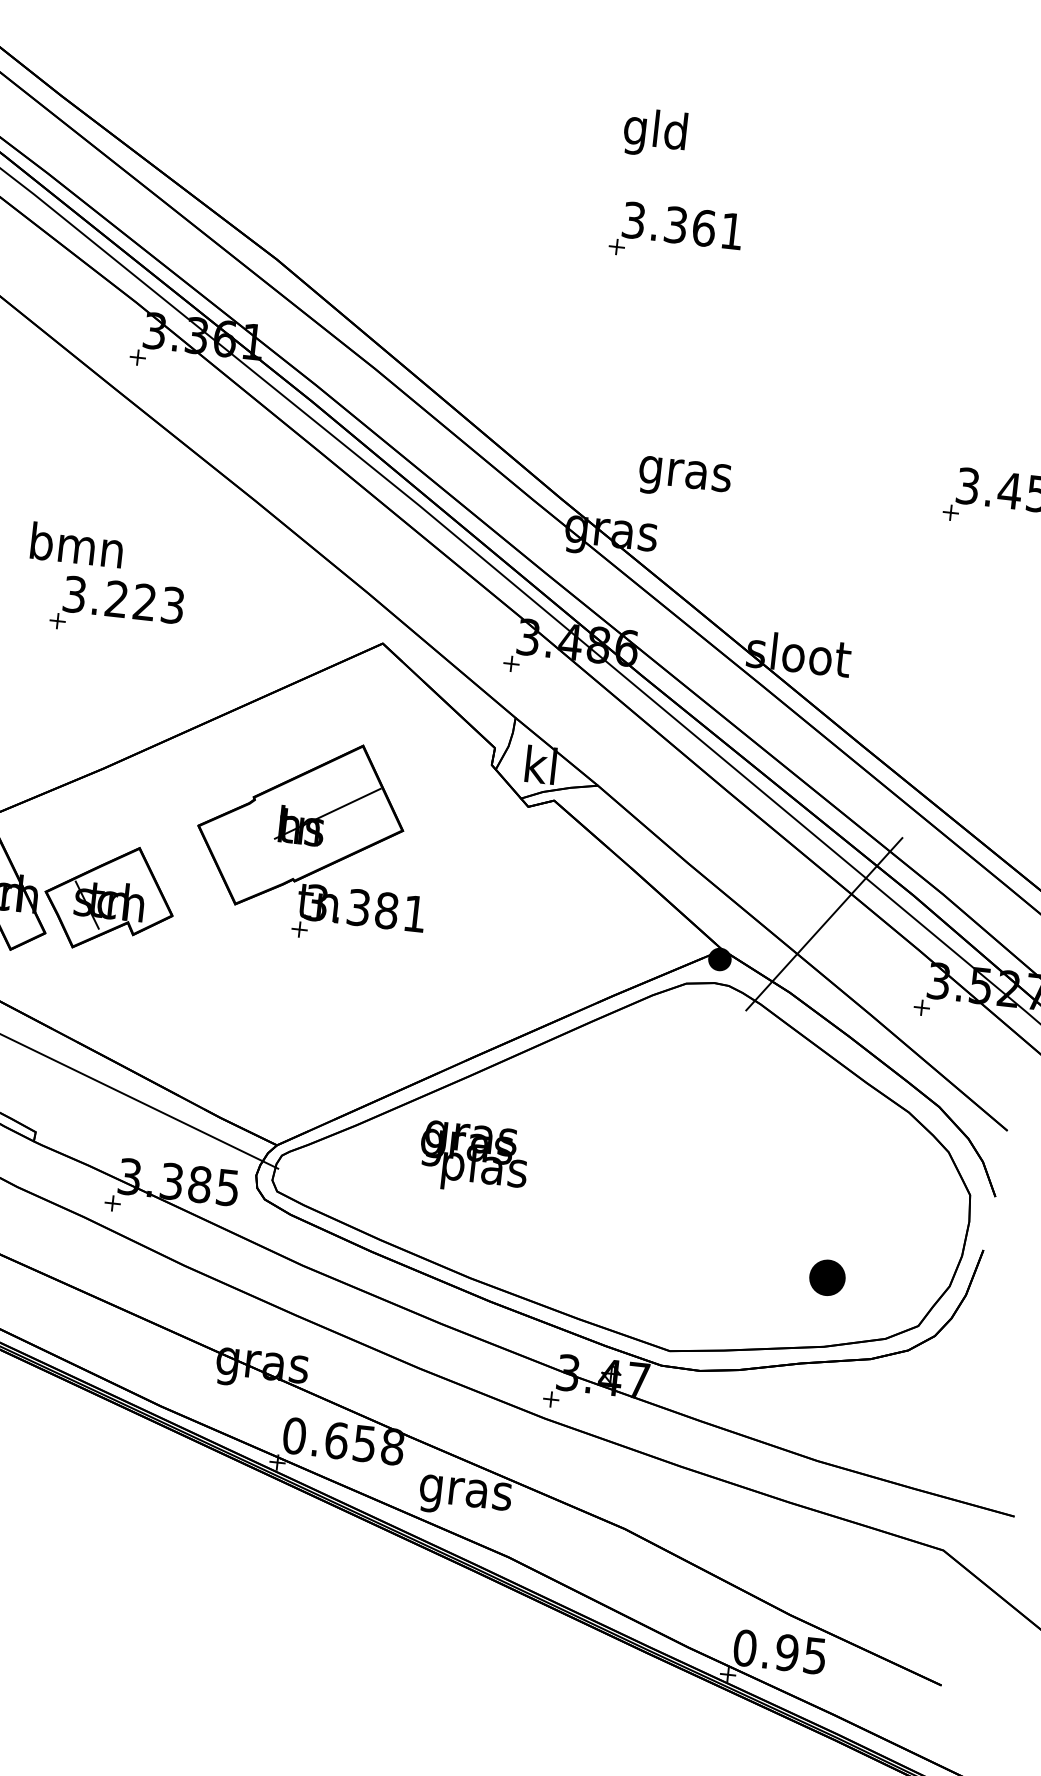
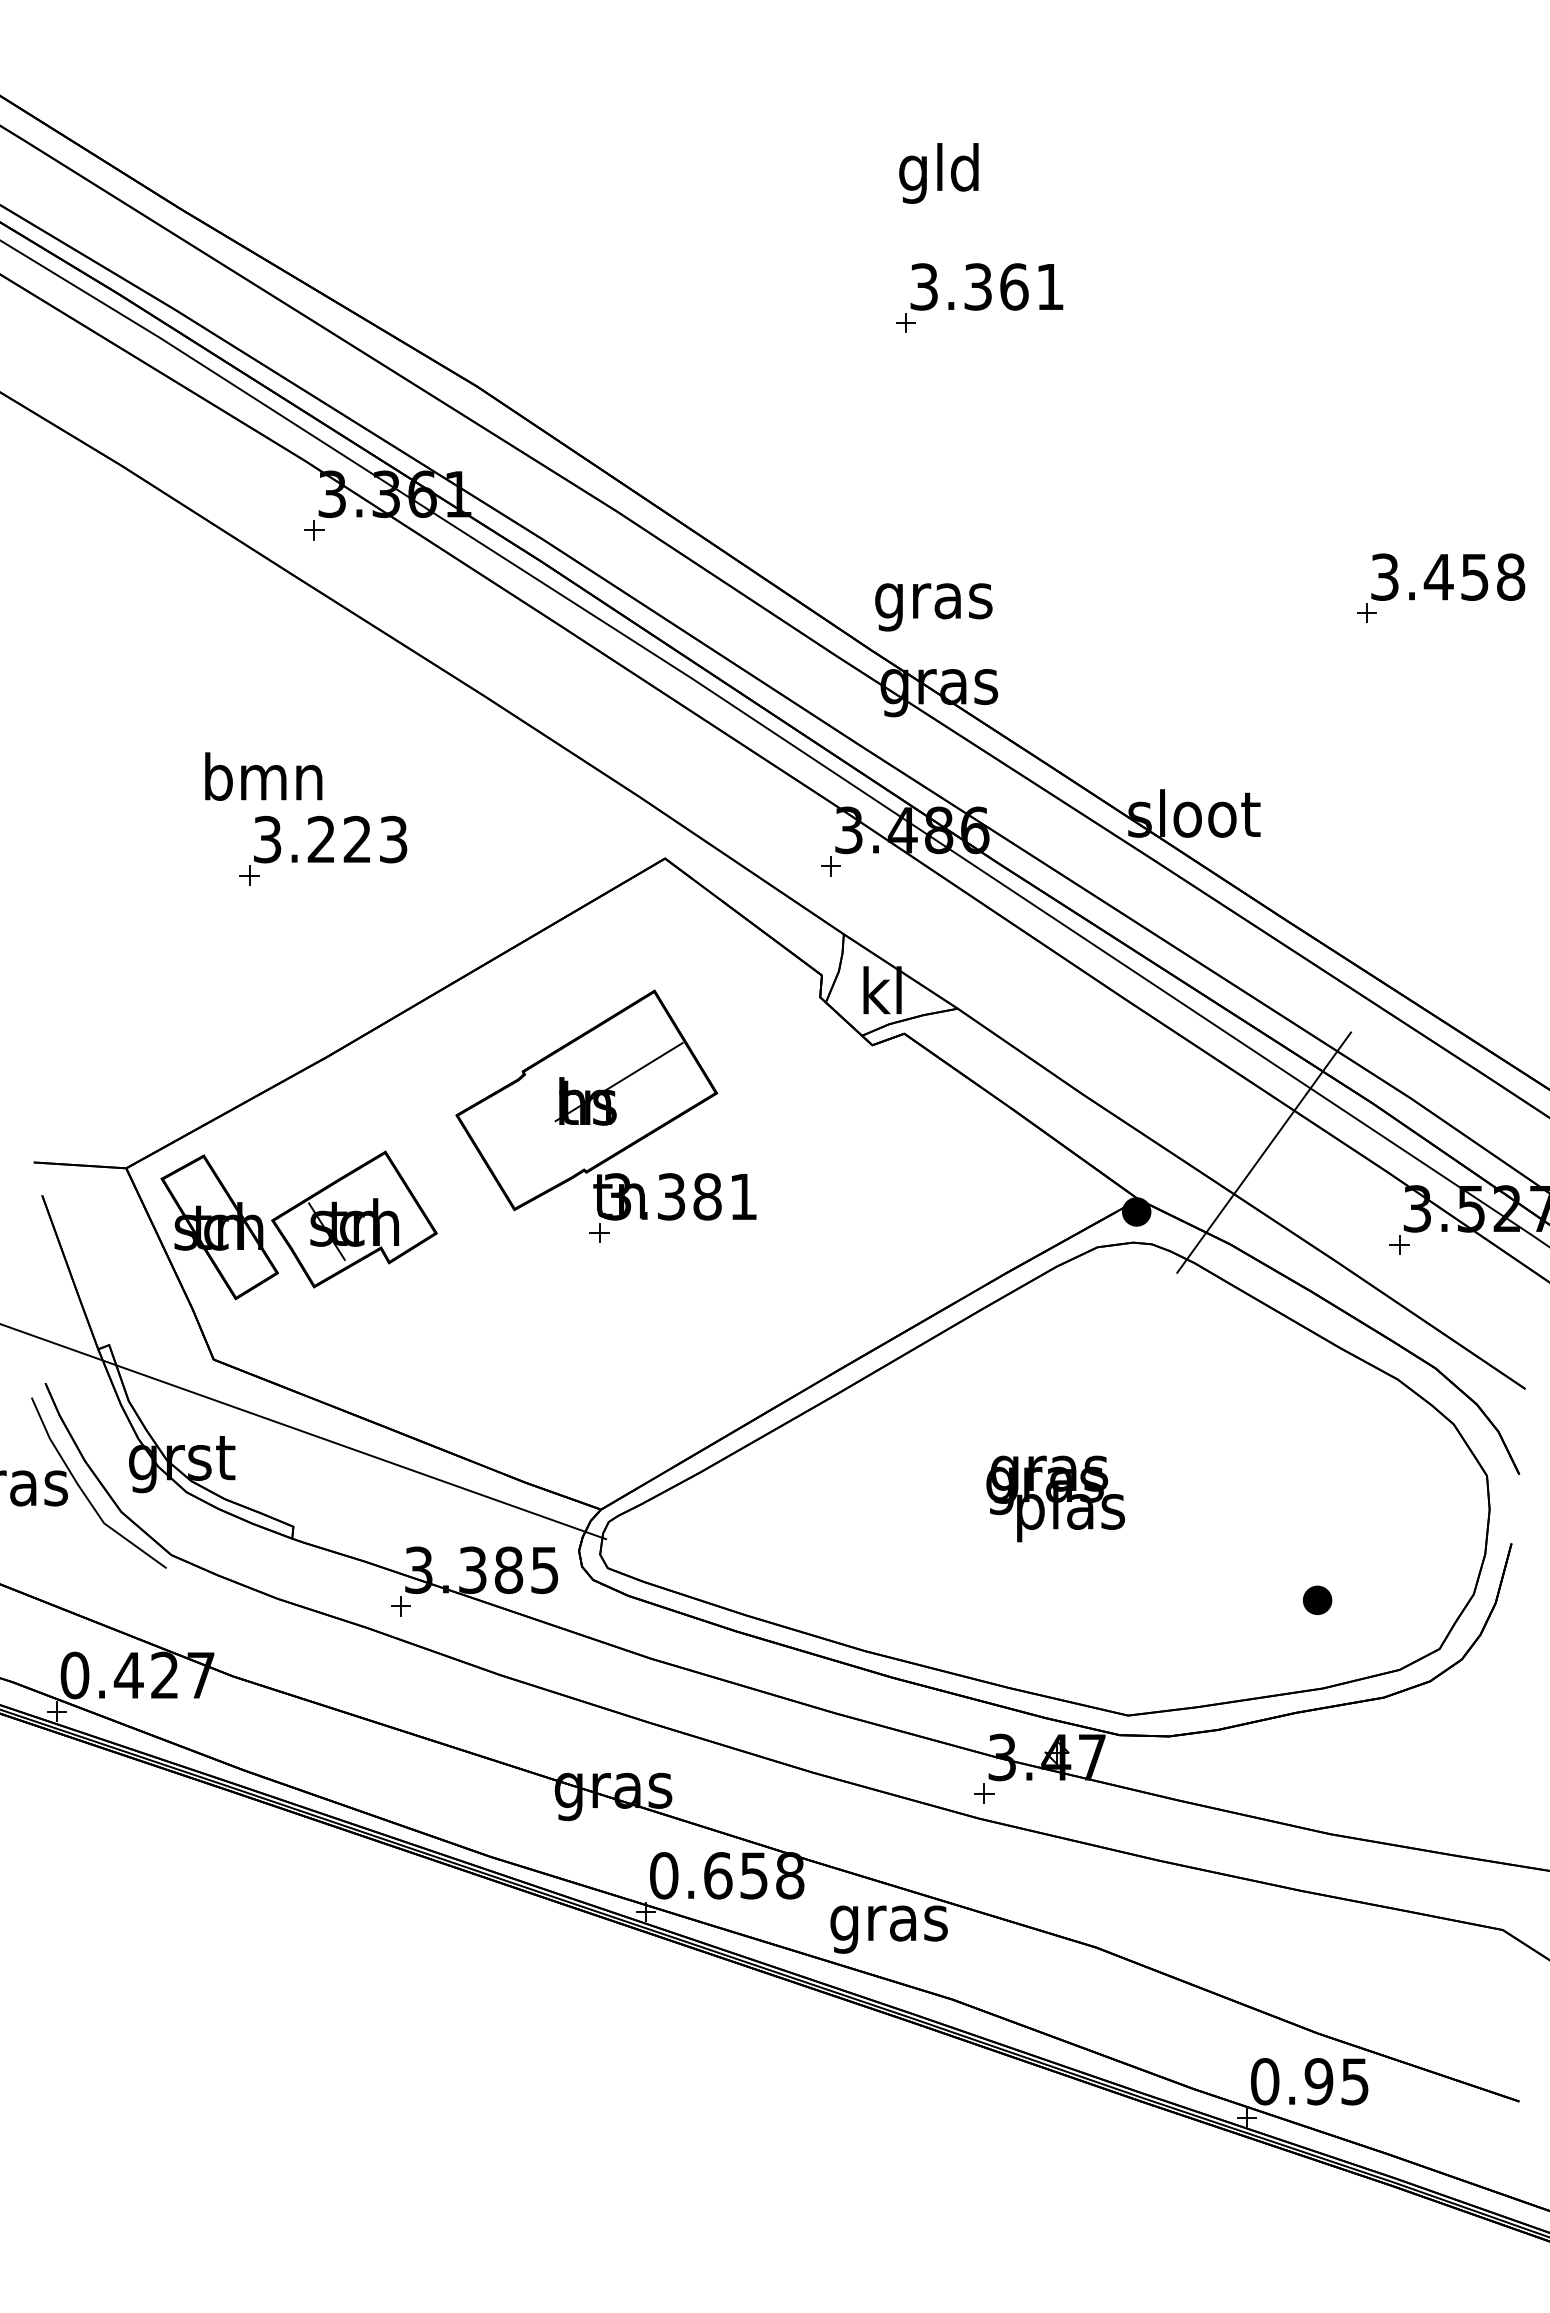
text: (684, 478) -> (933, 607), moved
text: (473, 1158) -> (1055, 1498), moved
part: (827, 1276) -> (1317, 1599), size x0.62

